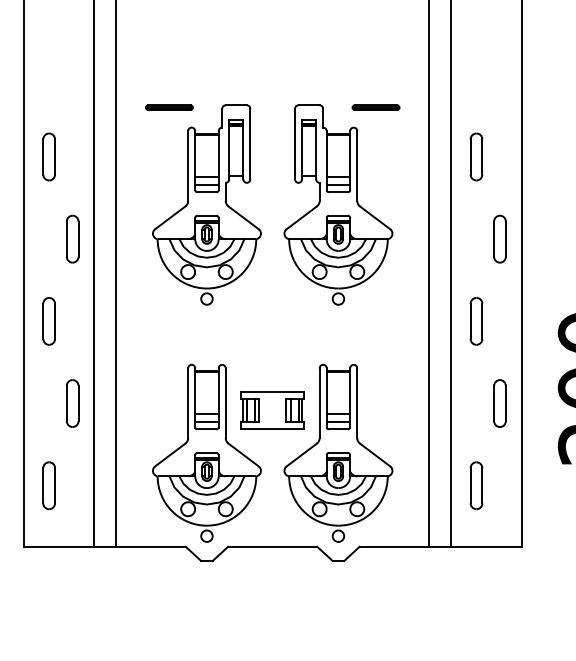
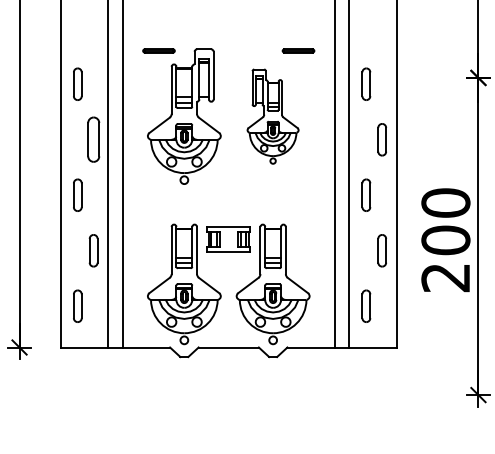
part: (337, 204) -> (272, 116), size x0.7
part: (72, 238) -> (93, 139), size x1.4
part: (272, 410) -> (228, 239), moved

